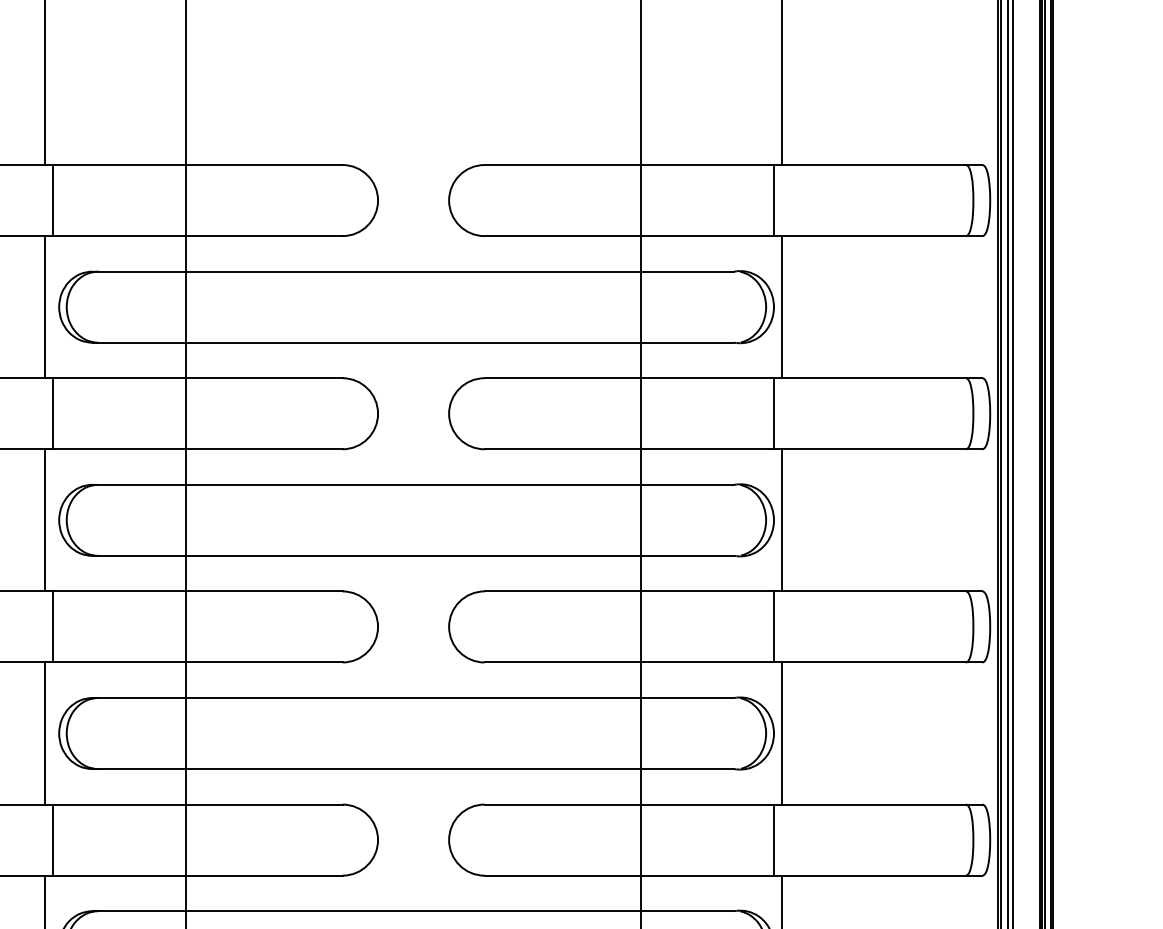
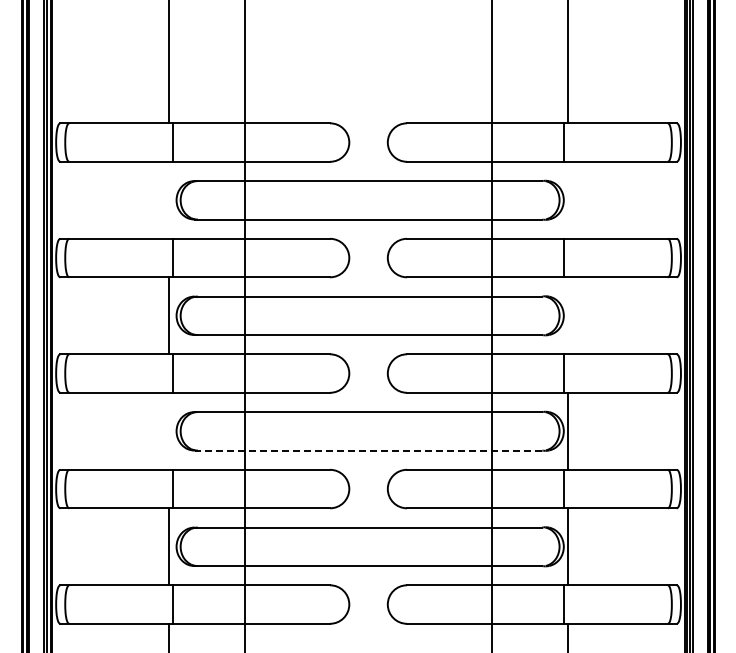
line: (44, 305) -> (168, 199), removed
line: (782, 305) -> (568, 199), removed
line: (782, 519) -> (568, 315), removed
line: (44, 732) -> (168, 430), removed
line: (413, 768) -> (368, 450), solid -> dashed

